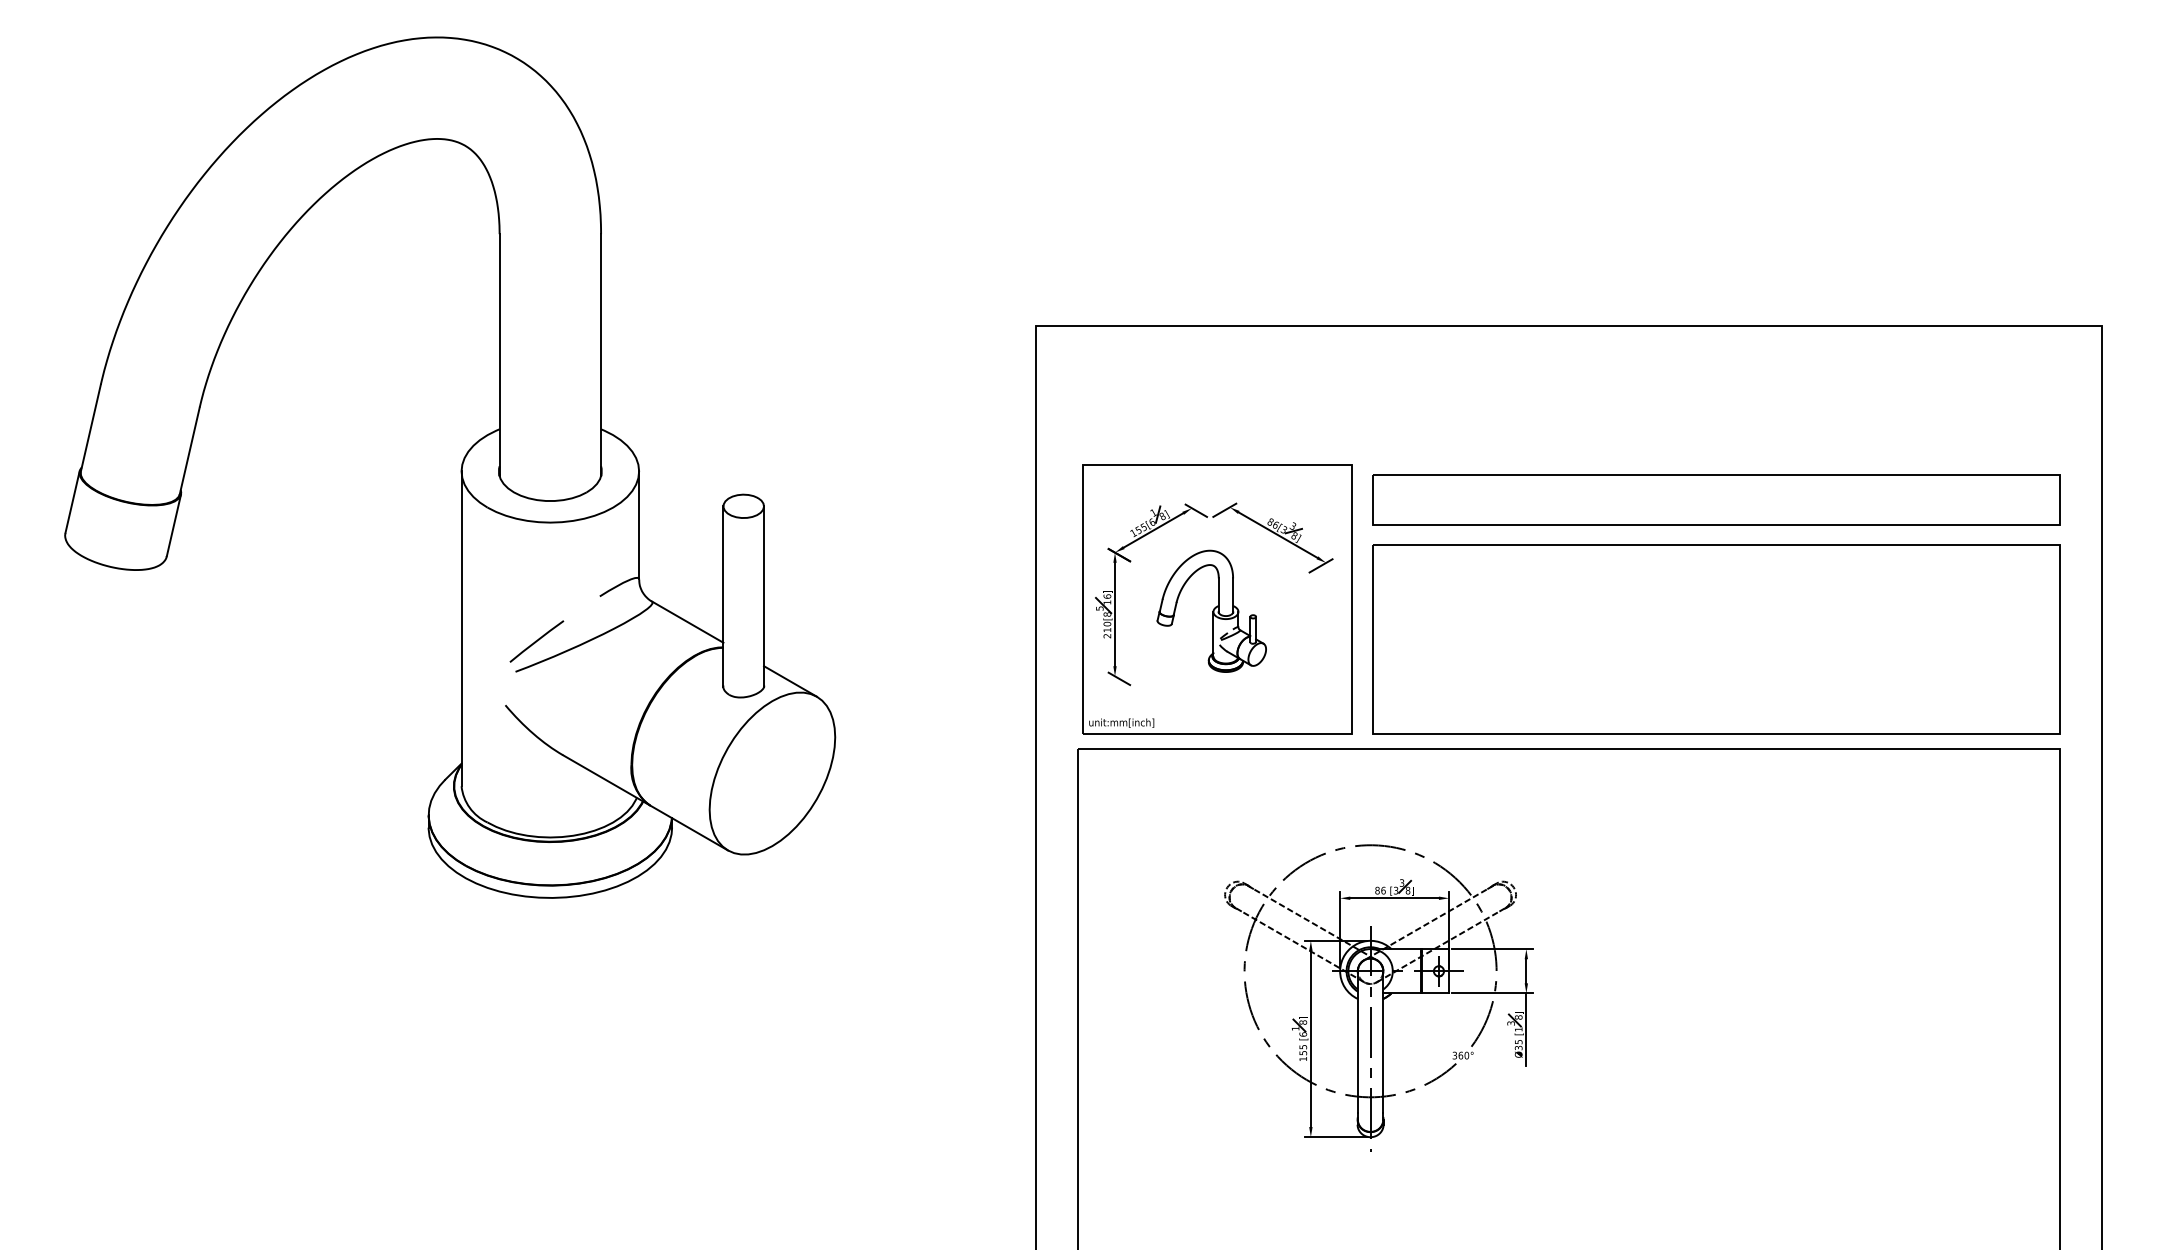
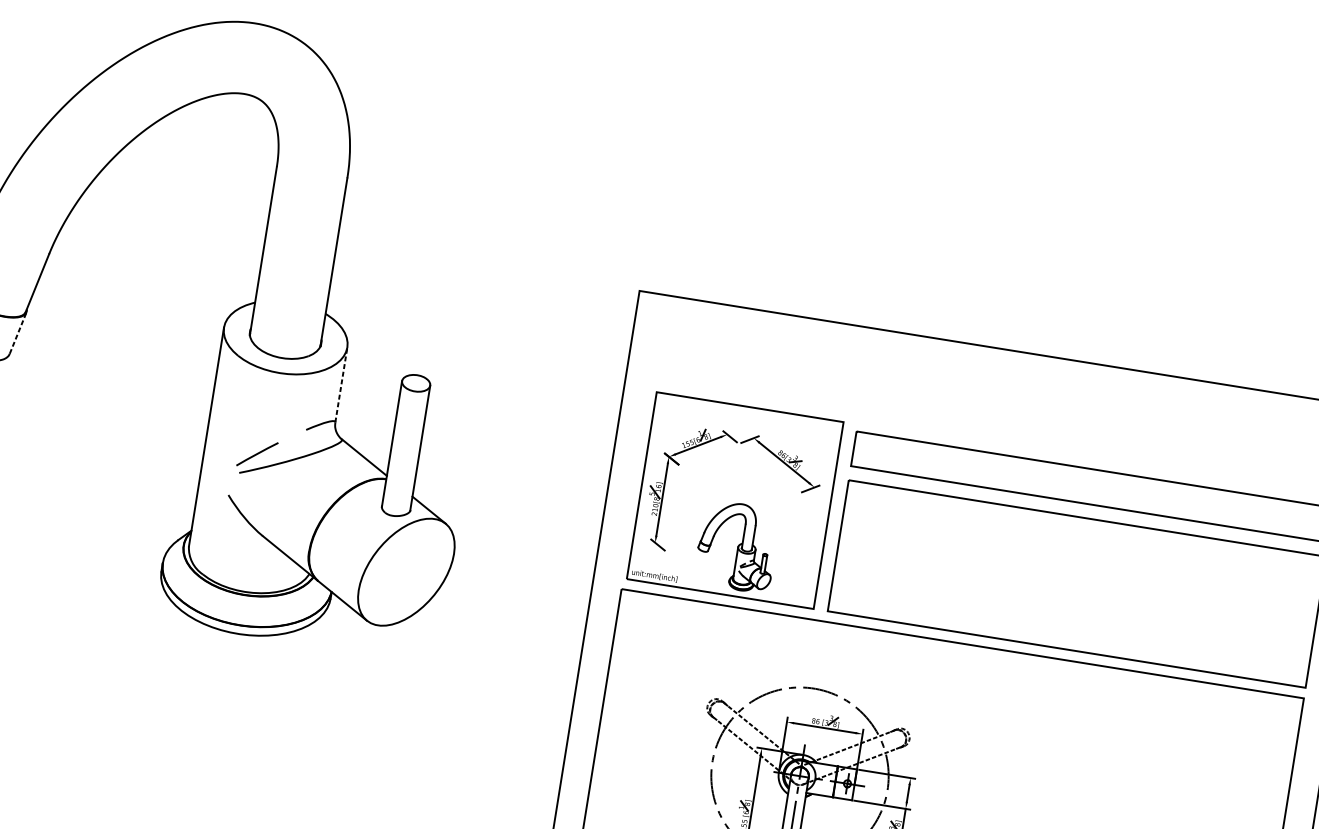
line: (639, 524) -> (341, 384), solid -> dashed
line: (173, 525) -> (17, 333), solid -> dashed
part: (1211, 610) -> (737, 546), moved

